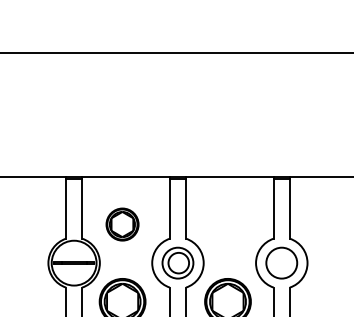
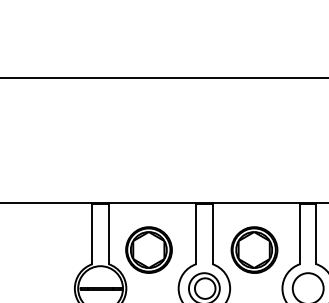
part: (122, 224) -> (148, 249), size x1.43
part: (227, 224) -> (253, 249), added

